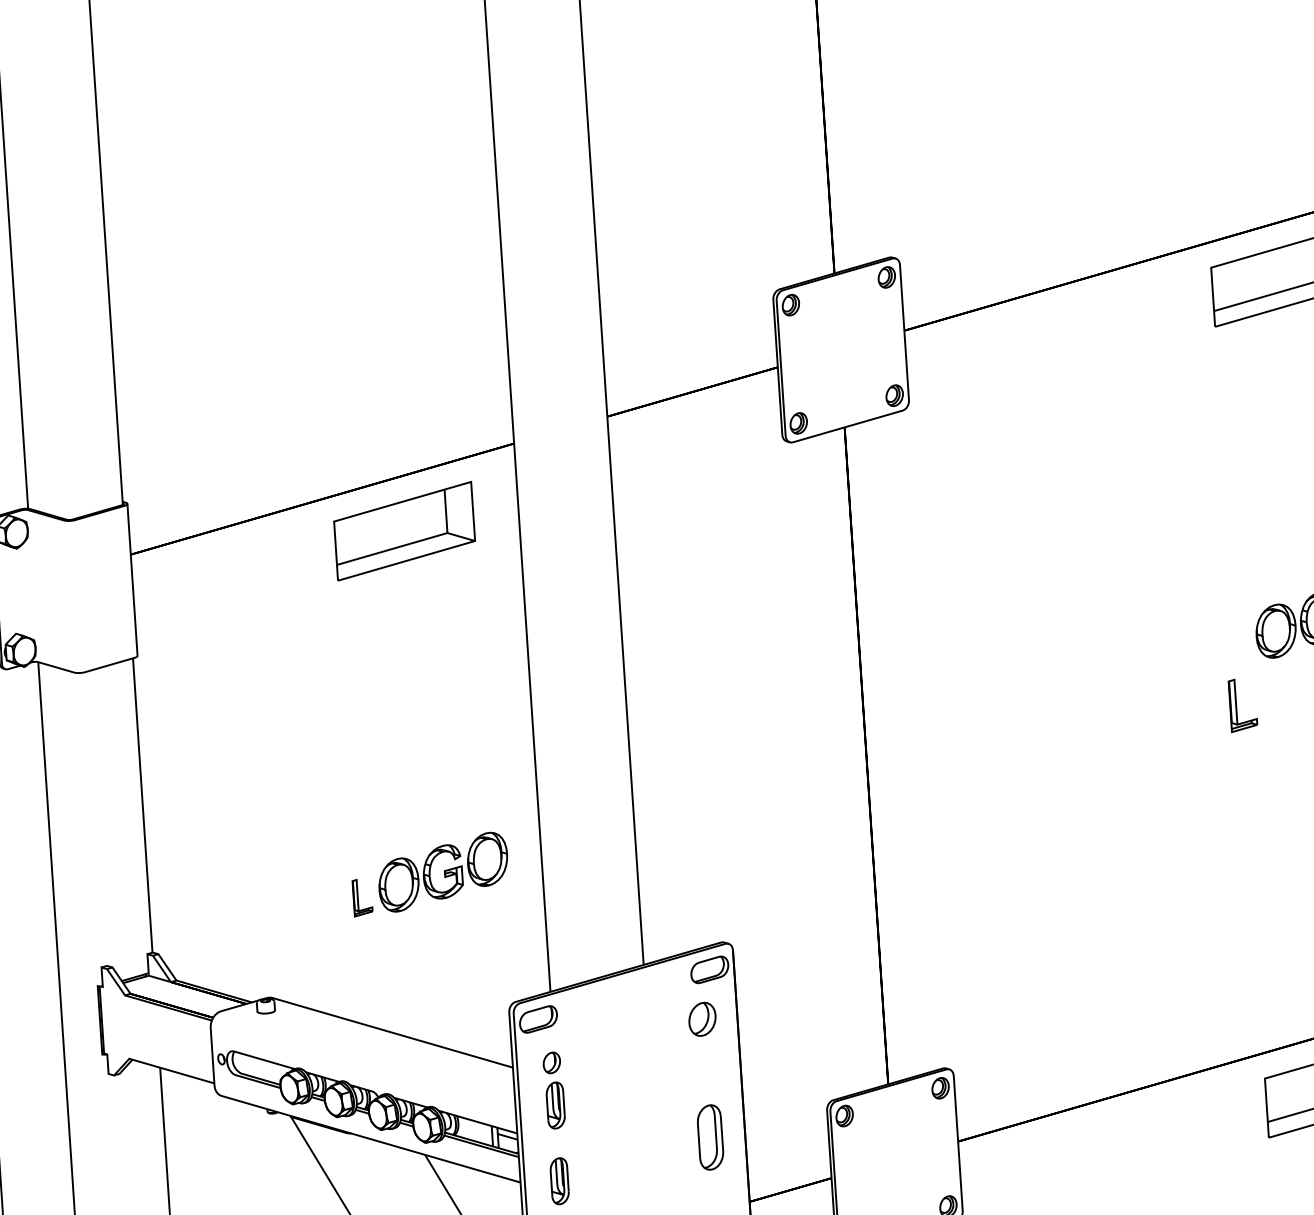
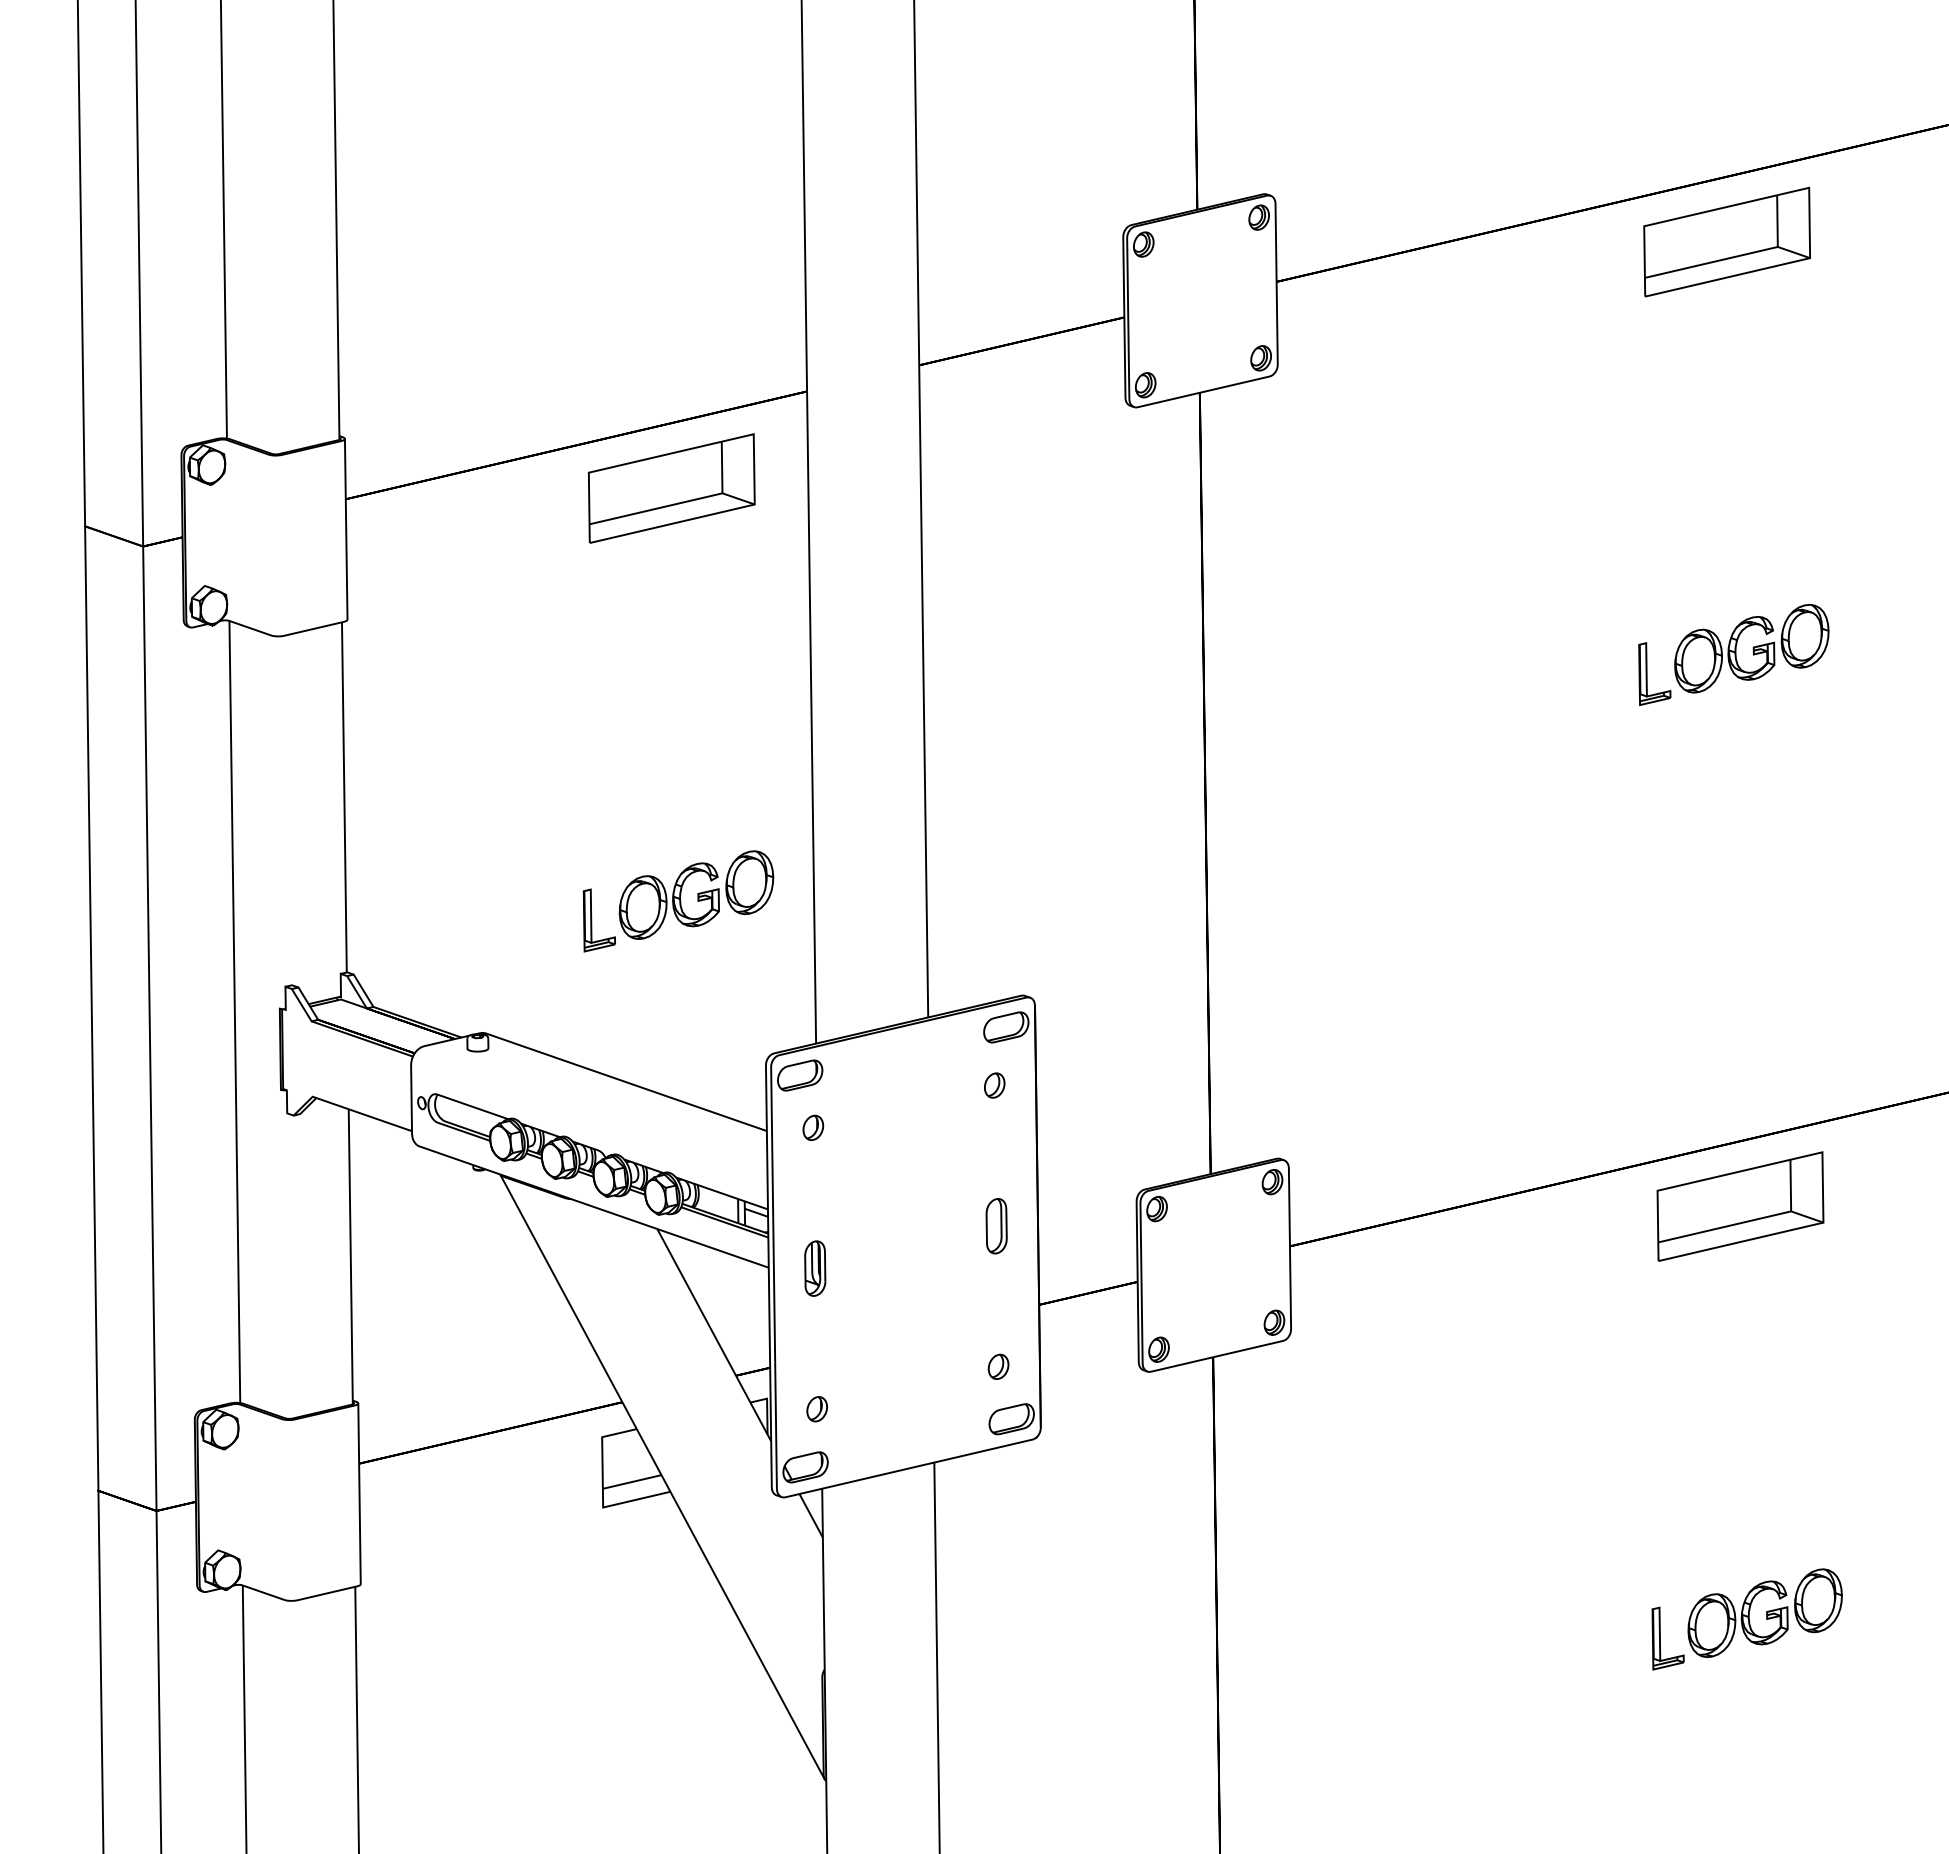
part: (1236, 706) -> (1647, 674), moved
part: (361, 897) -> (598, 920), size x1.43
part: (702, 1019) -> (994, 1085), size x0.62
part: (555, 1105) -> (815, 1178), removed
part: (710, 1137) -> (996, 1226), size x0.71

